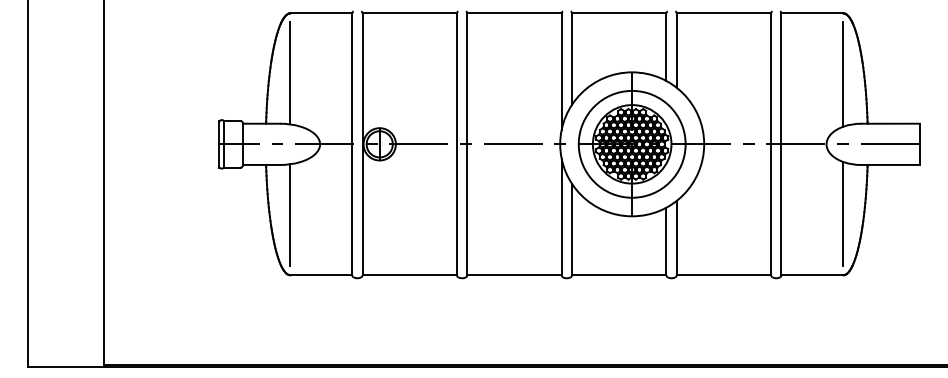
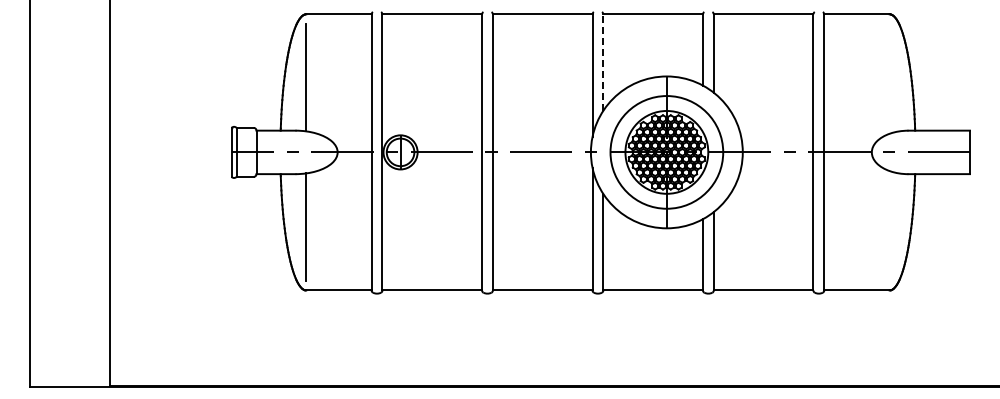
line: (572, 59) -> (603, 62), solid -> dashed
line: (843, 74) -> (889, 78), removed
line: (843, 213) -> (889, 225), removed

